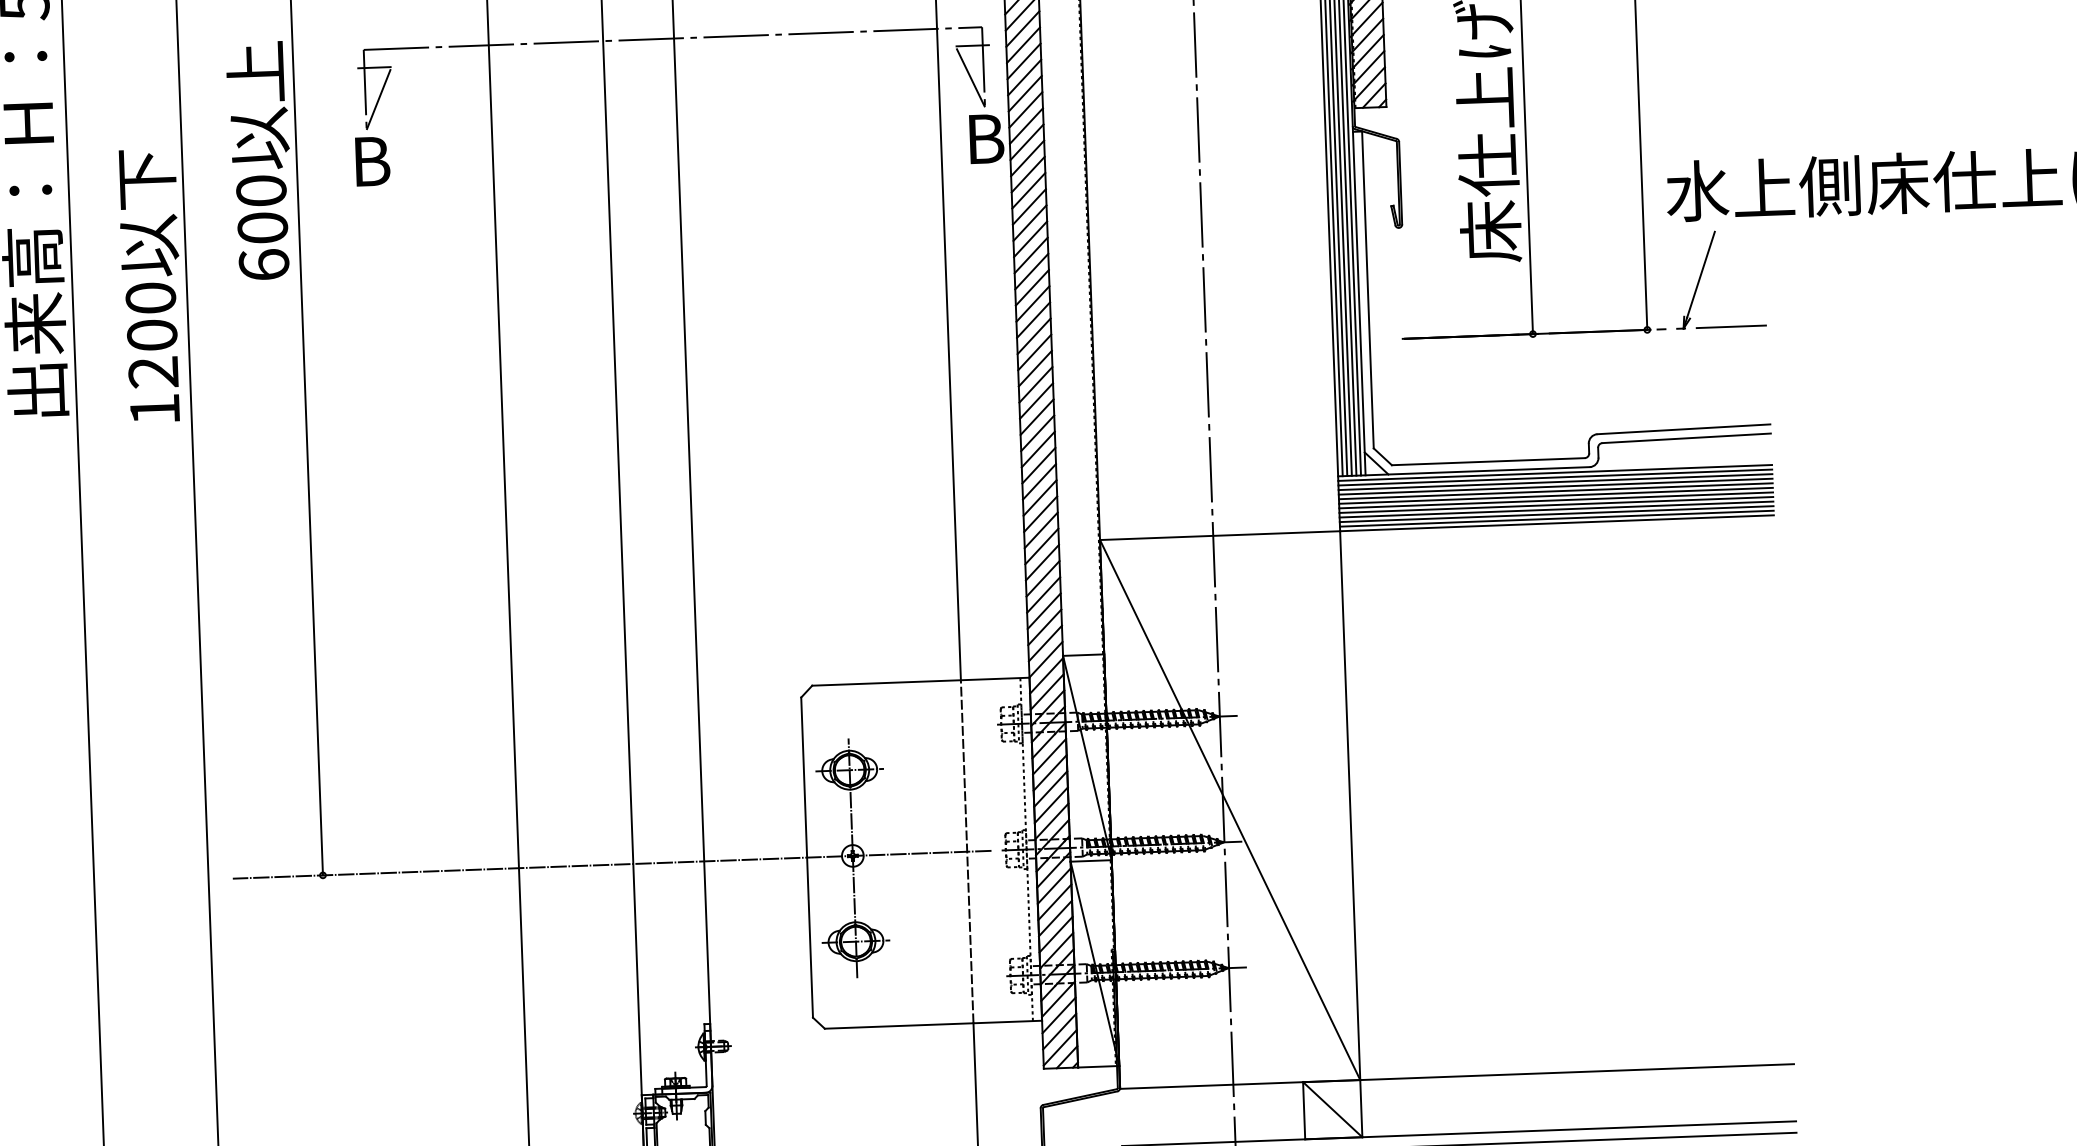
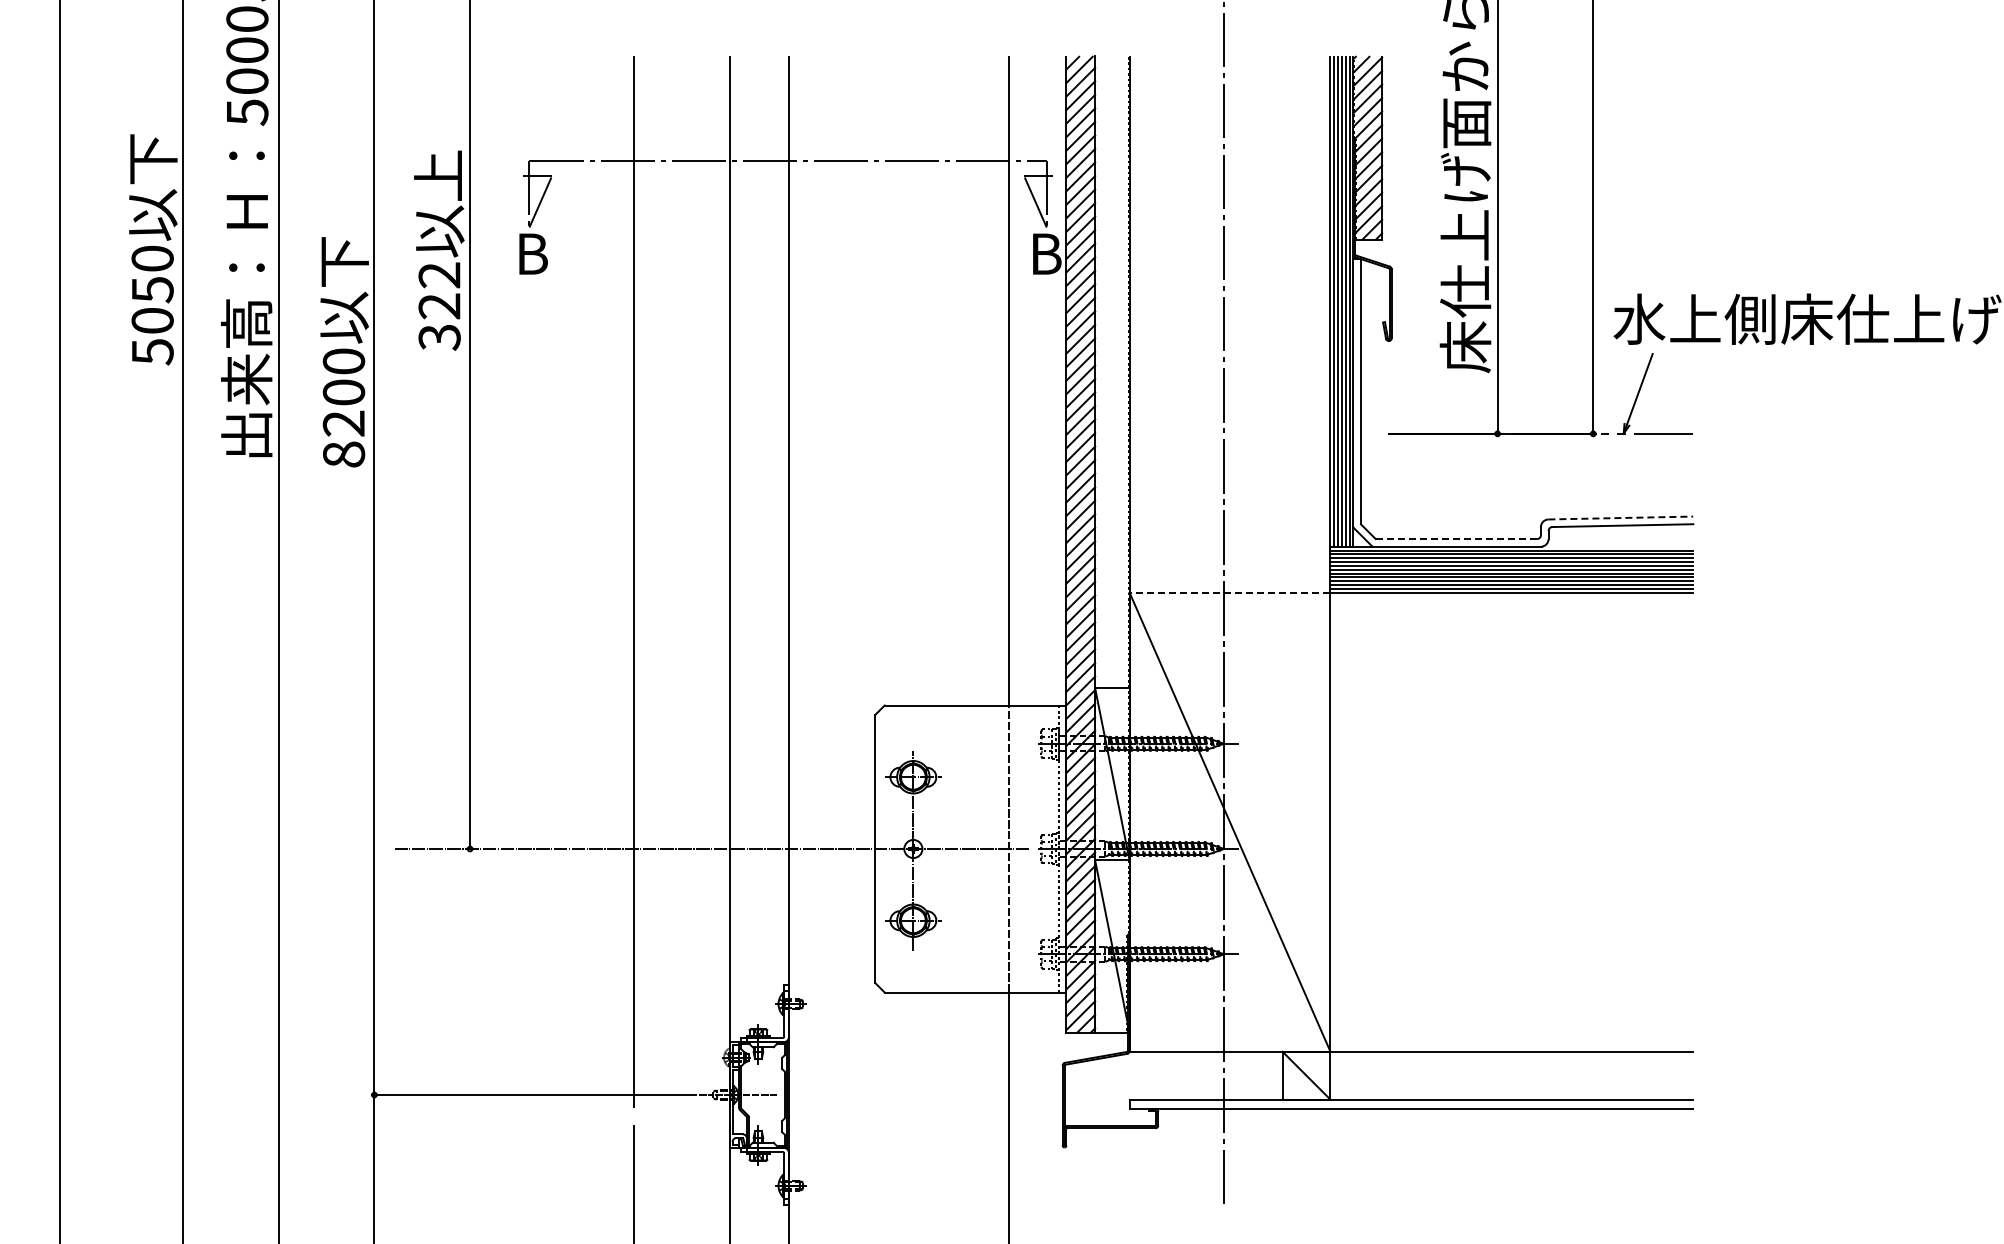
text: (262, 228) -> (439, 306), 600 -> 322
text: (155, 409) -> (344, 454), 1200 -> 8200
line: (1684, 429) -> (1621, 518), solid -> dashed
line: (1488, 462) -> (1456, 539), solid -> dashed
line: (1219, 535) -> (1229, 592), solid -> dashed

